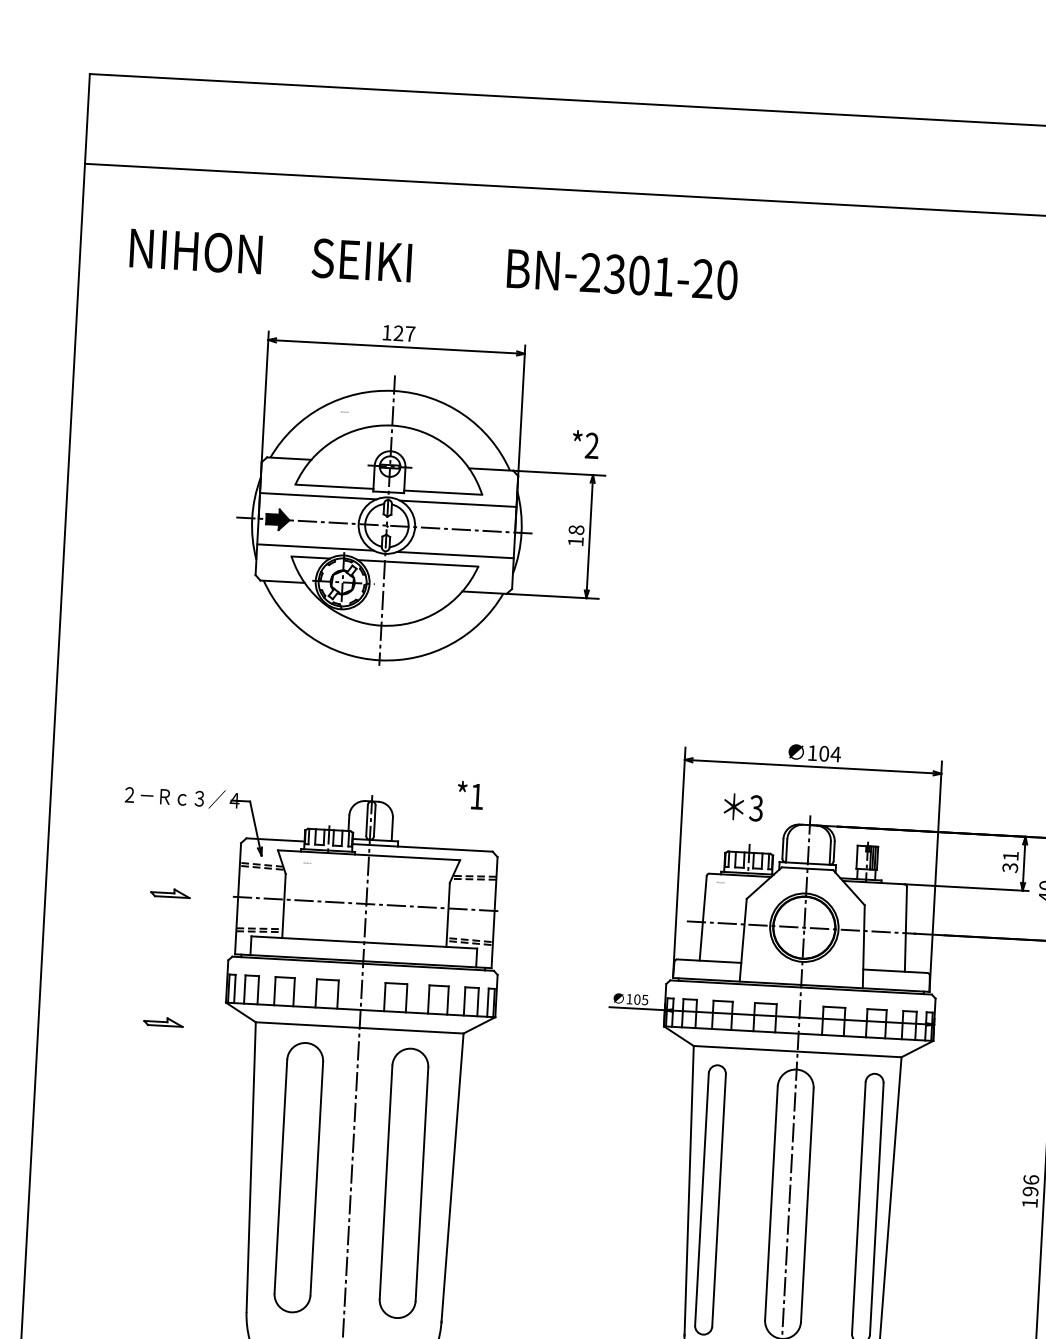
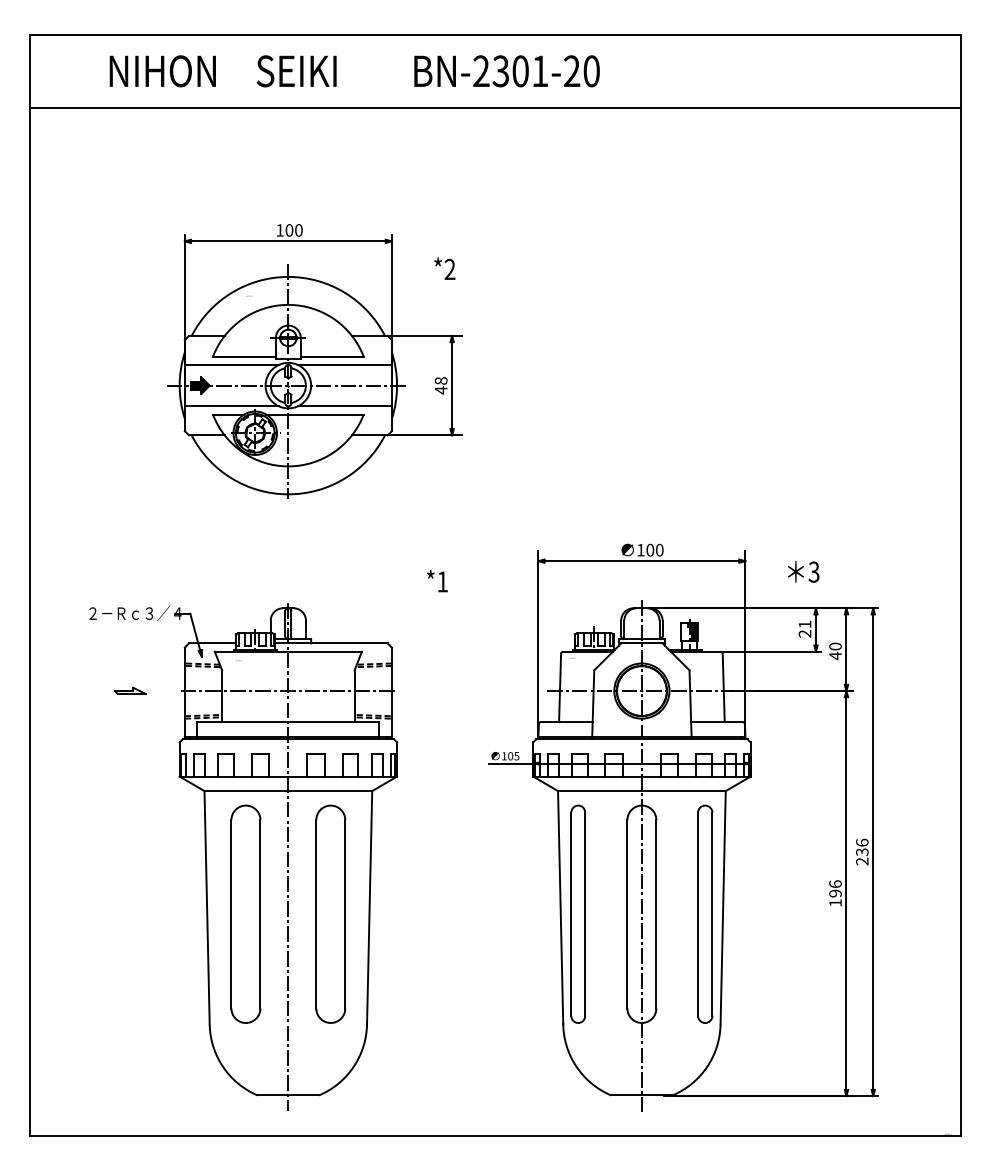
text: (433, 264) -> (354, 71), moved
text: (403, 333) -> (293, 230), 127 -> 100
text: (585, 444) -> (444, 268), moved
text: (576, 541) -> (441, 390), 18 -> 48
text: (835, 753) -> (659, 549), 104 -> 100
text: (470, 794) -> (437, 580), moved
text: (743, 806) -> (803, 571), moved
text: (1010, 867) -> (805, 633), 31 -> 21
part: (162, 1021) -> (129, 794), removed

